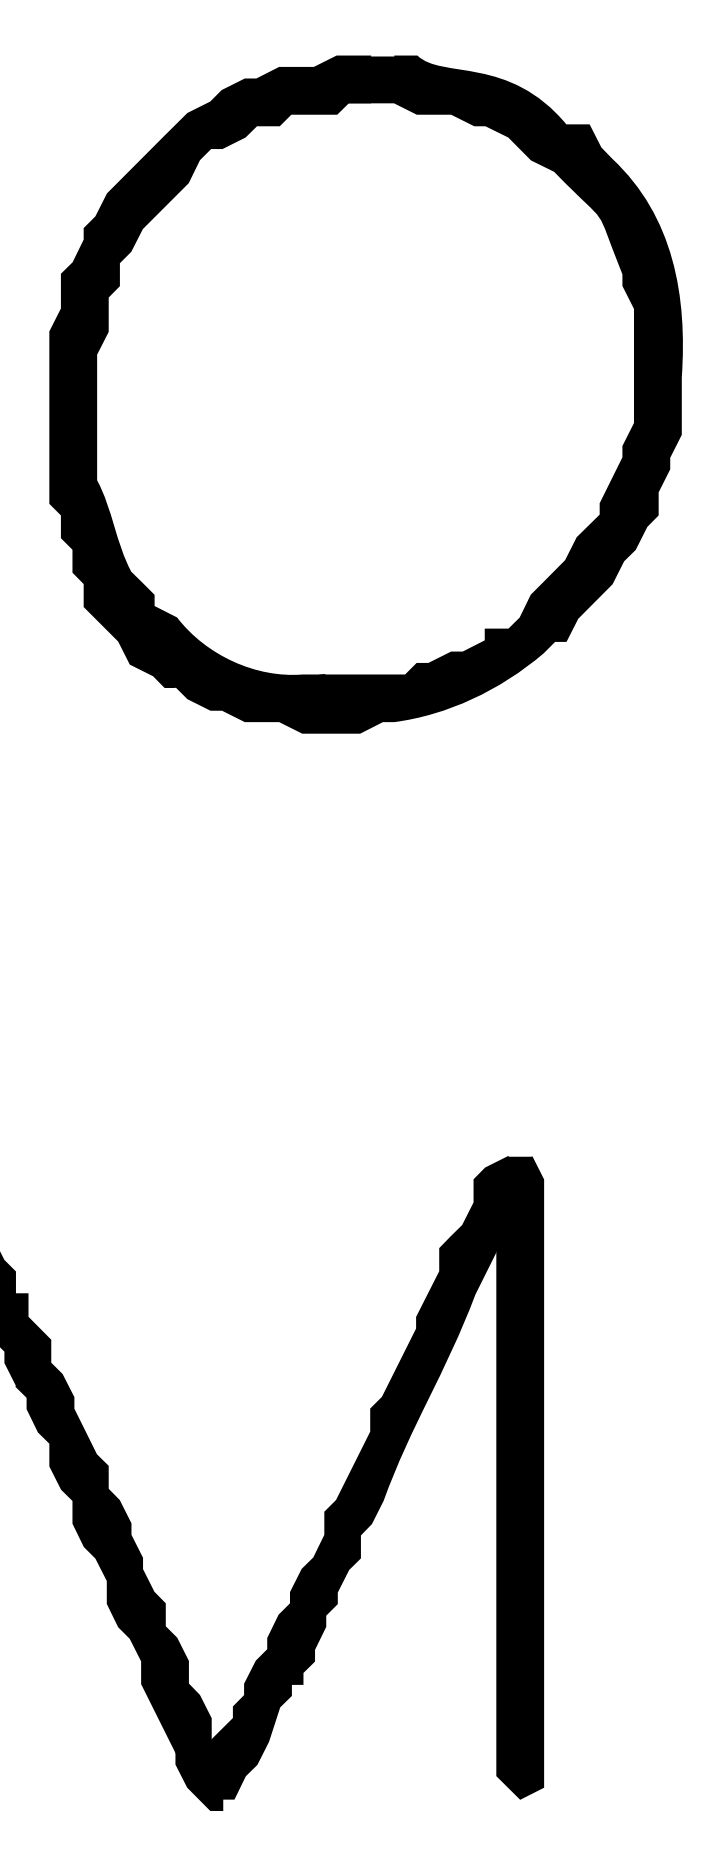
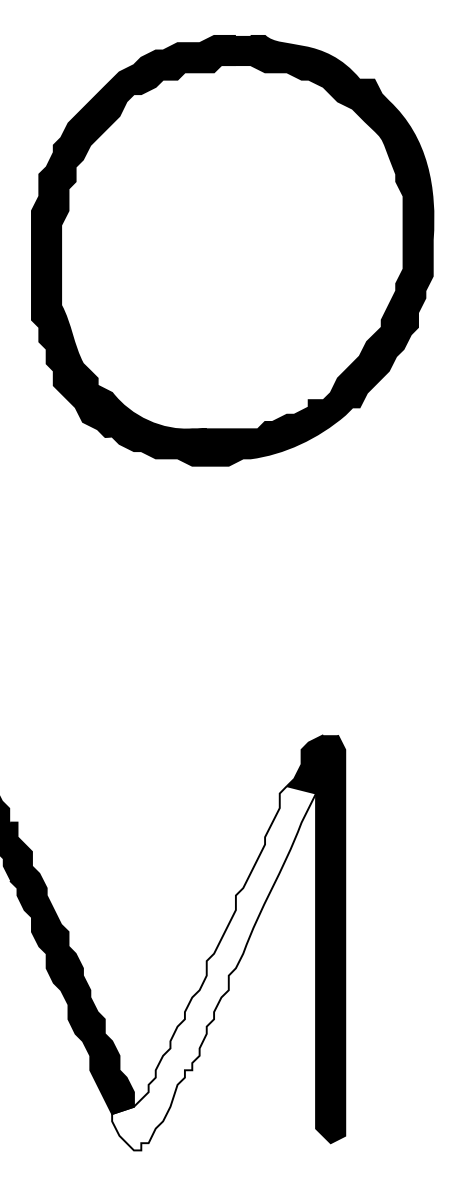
fill: (337, 1523) -> (214, 968), removed

